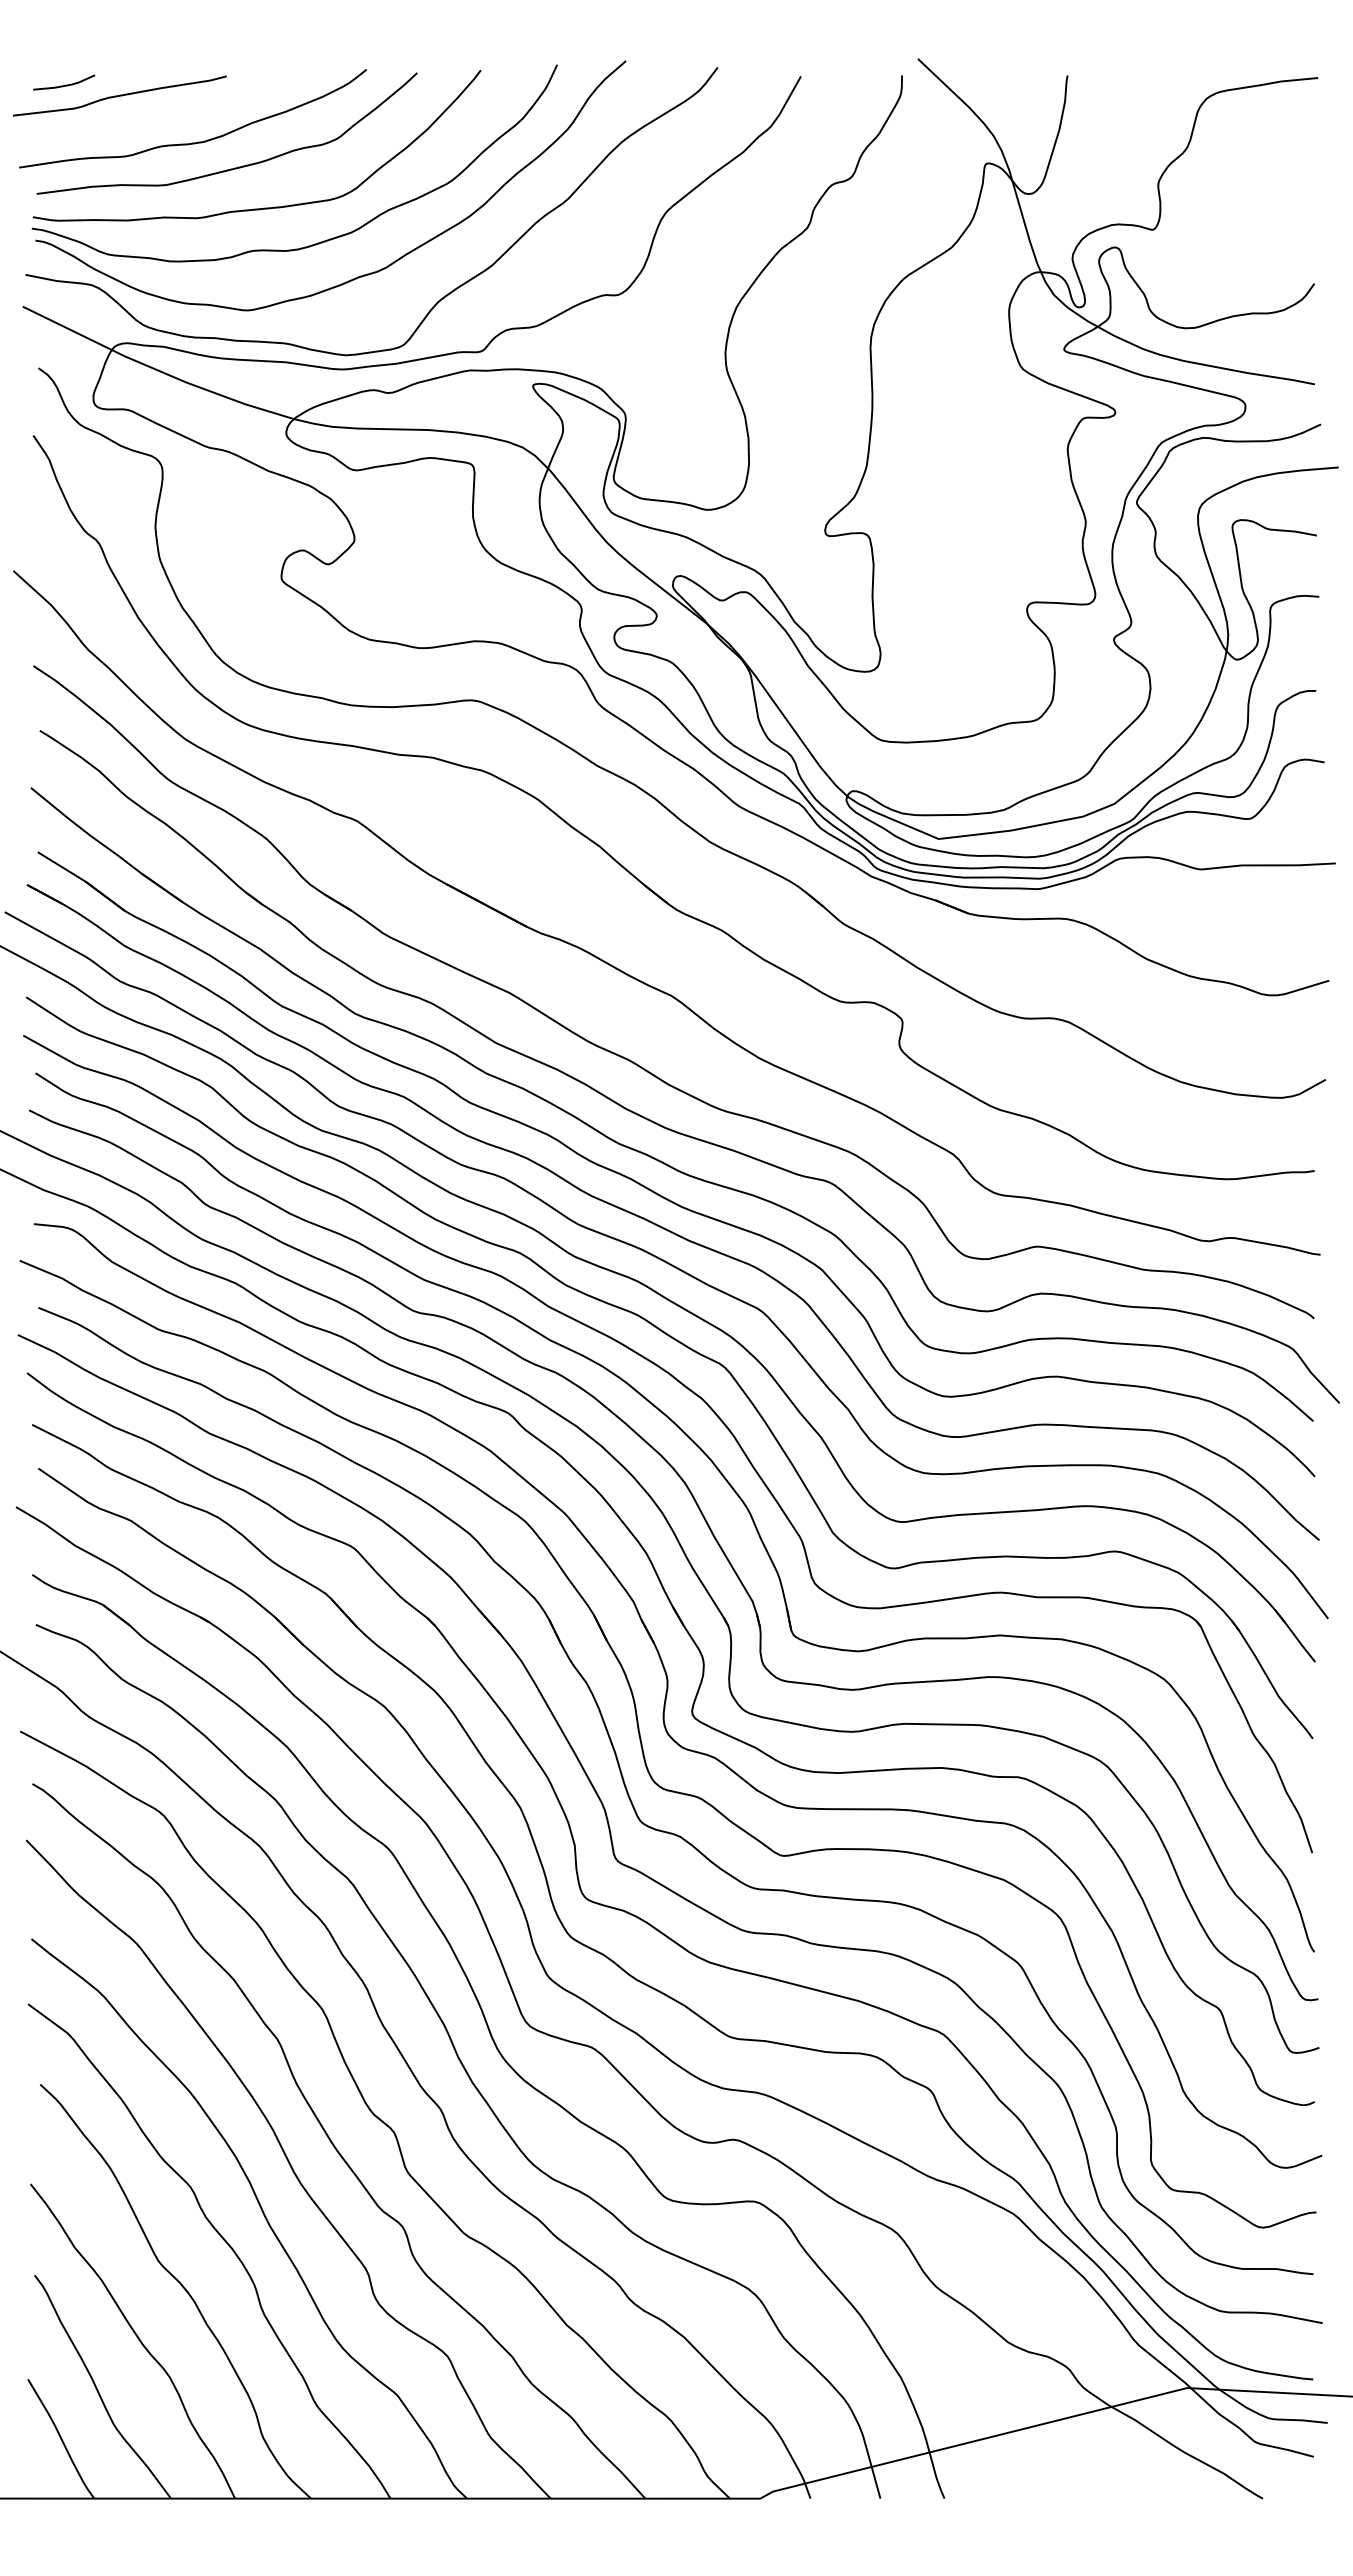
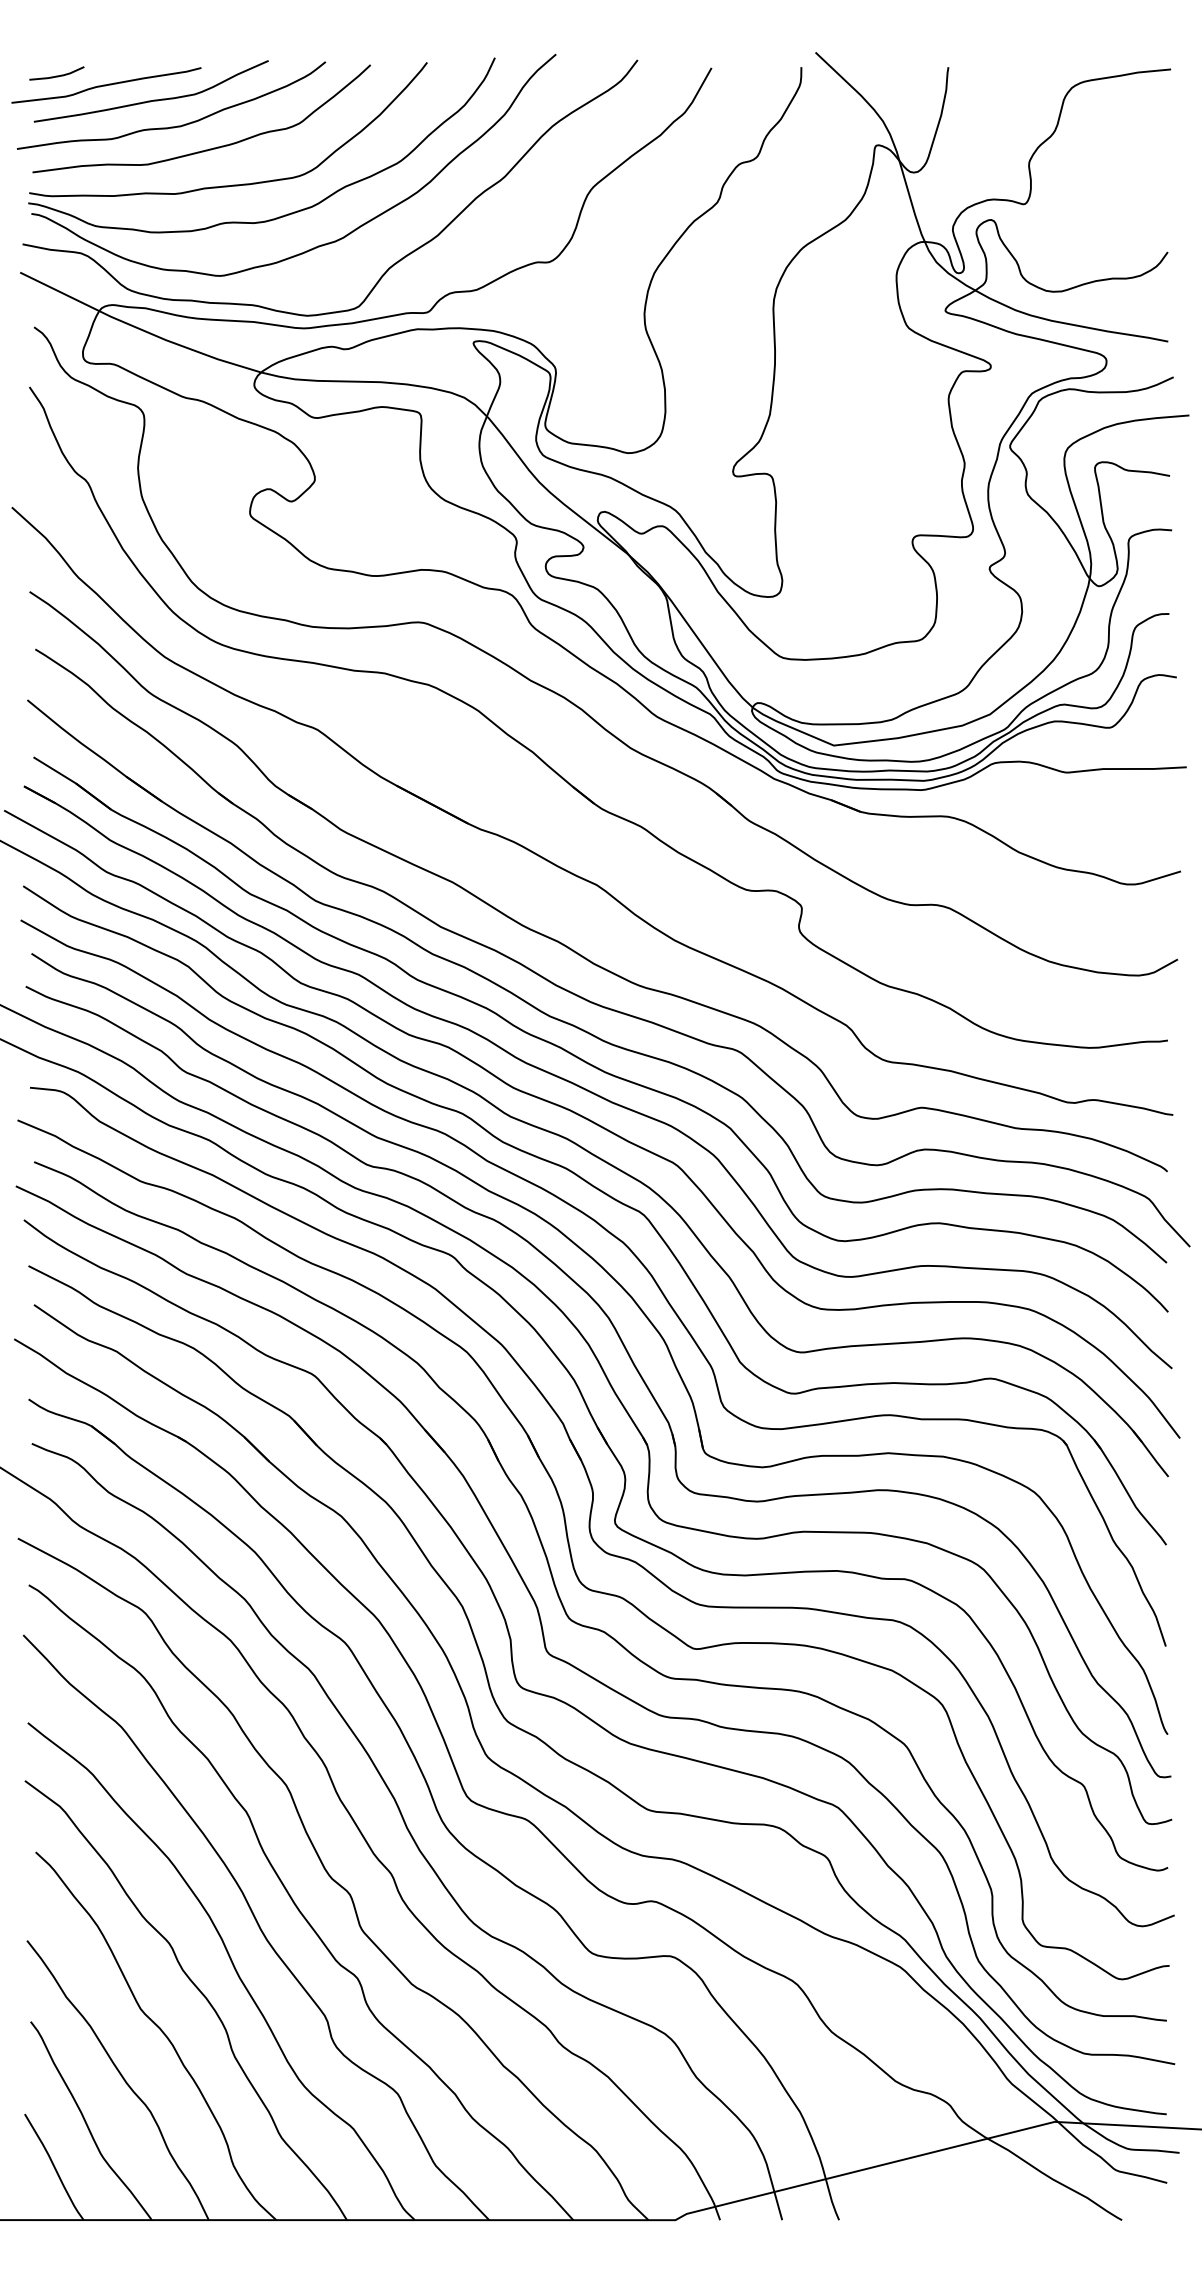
curve: (170, 112) -> (151, 100), added

